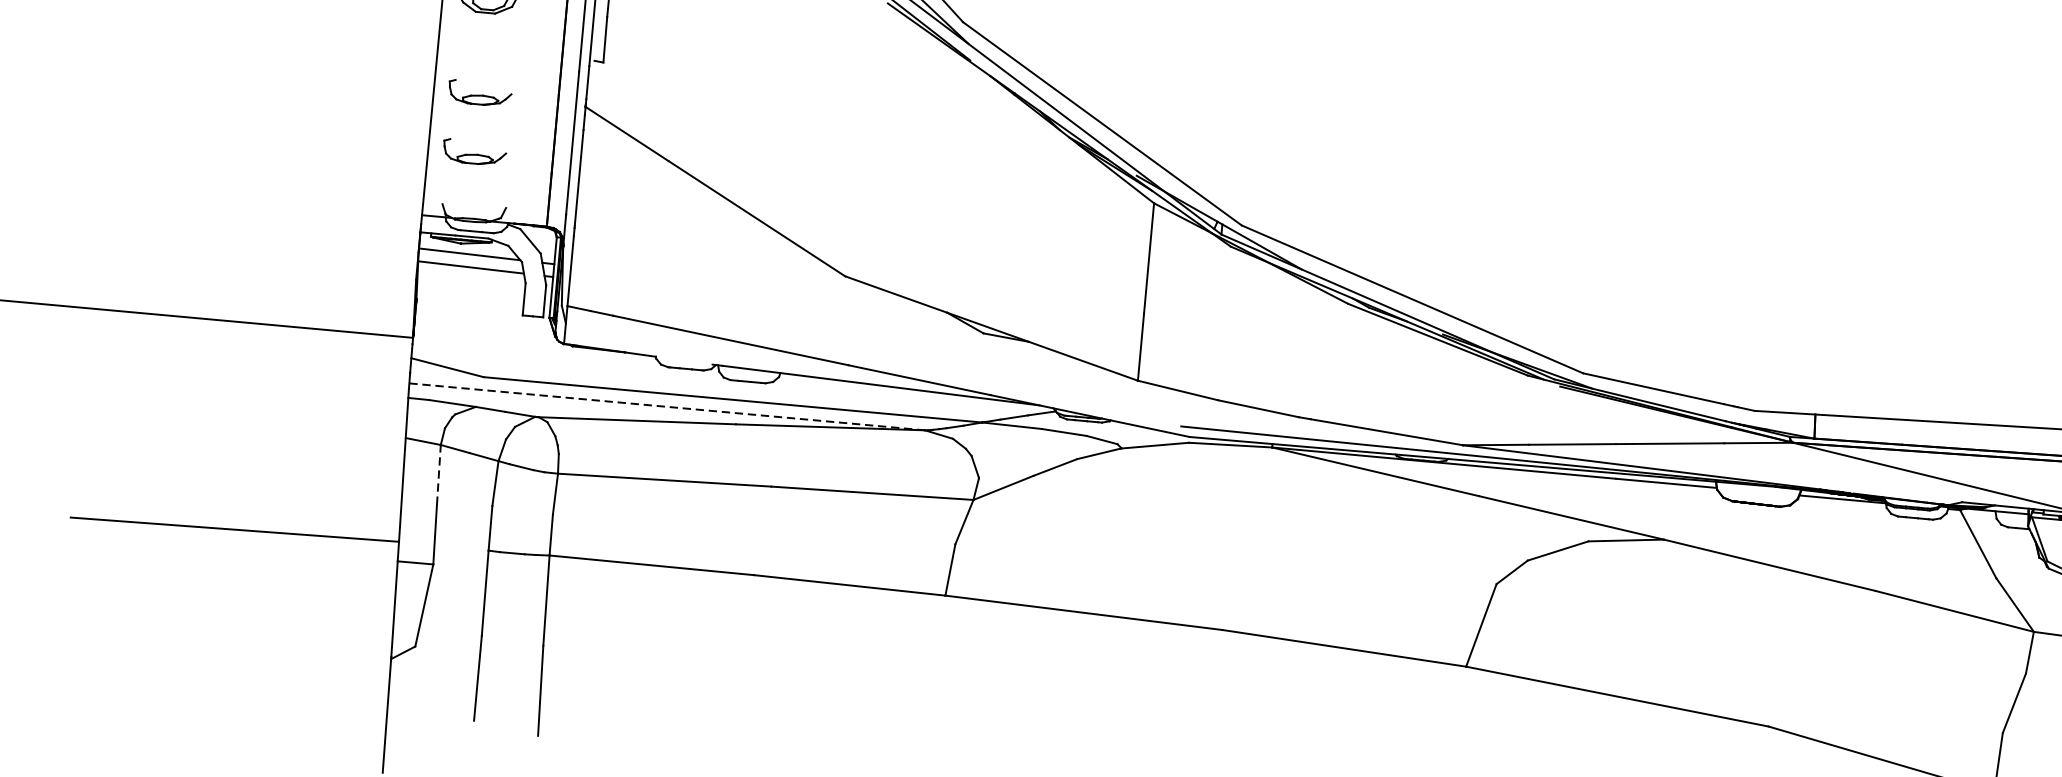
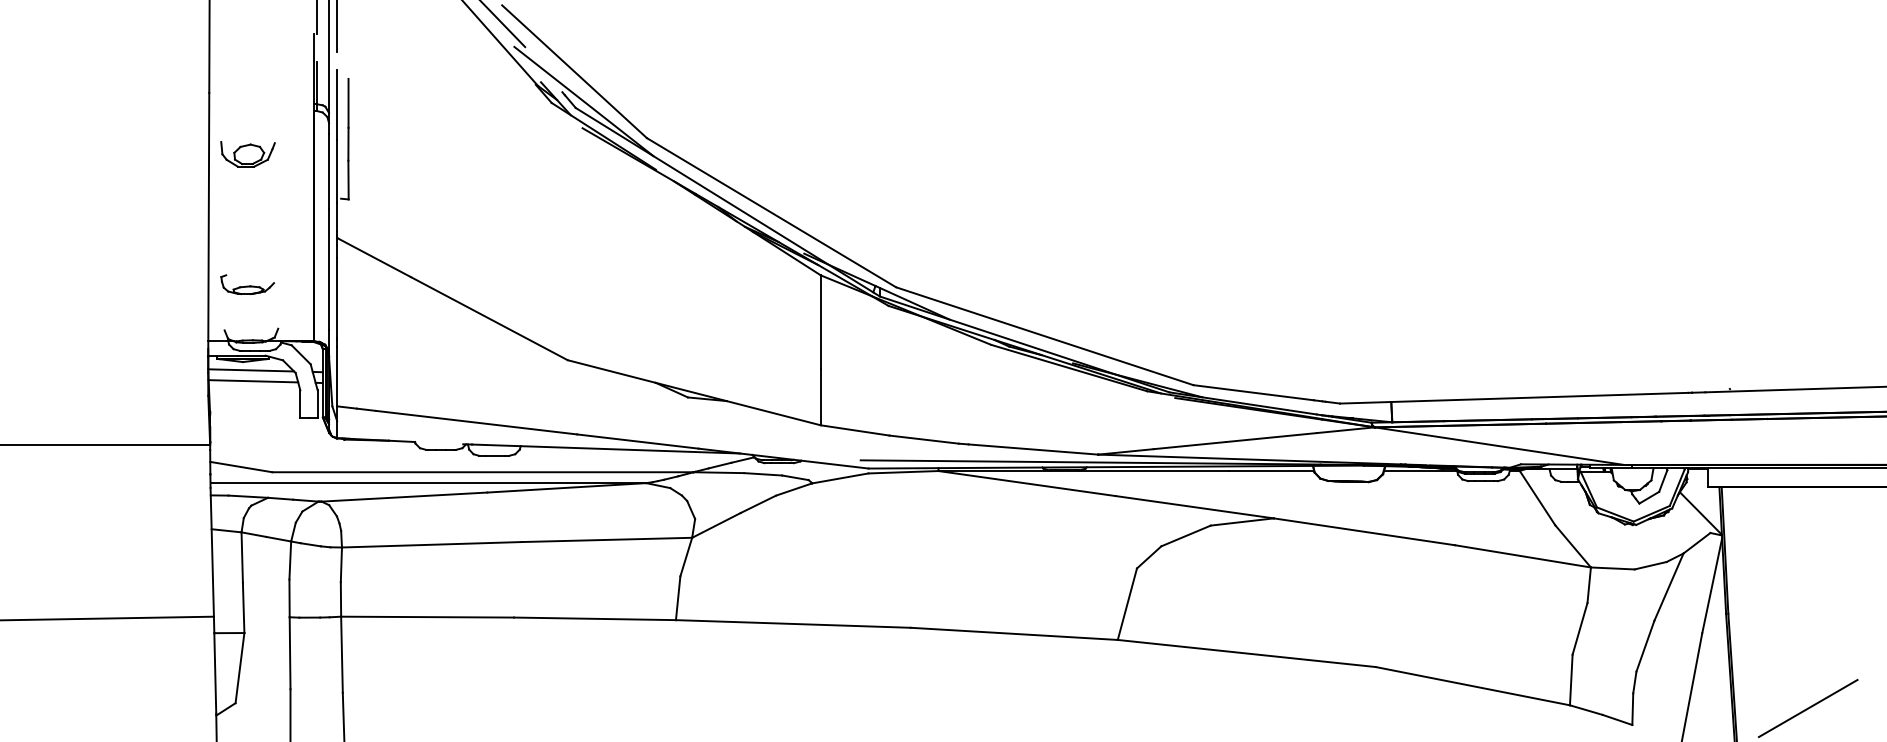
part: (479, 93) -> (247, 234), removed
line: (667, 407) -> (428, 483), dashed -> solid
line: (439, 474) -> (242, 557), dashed -> solid

